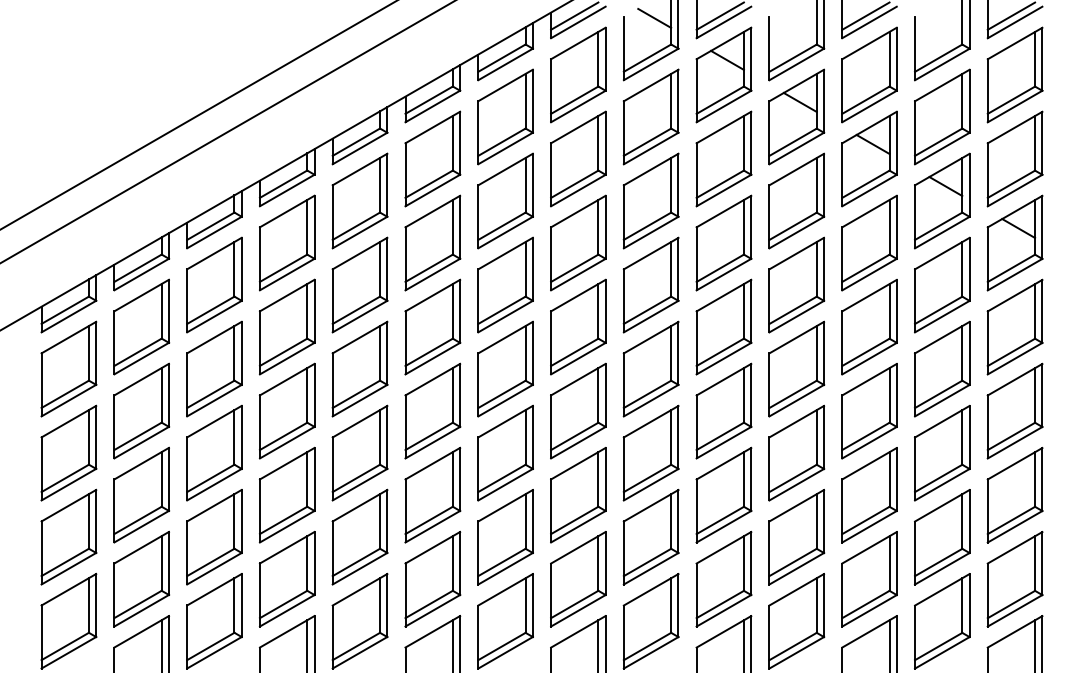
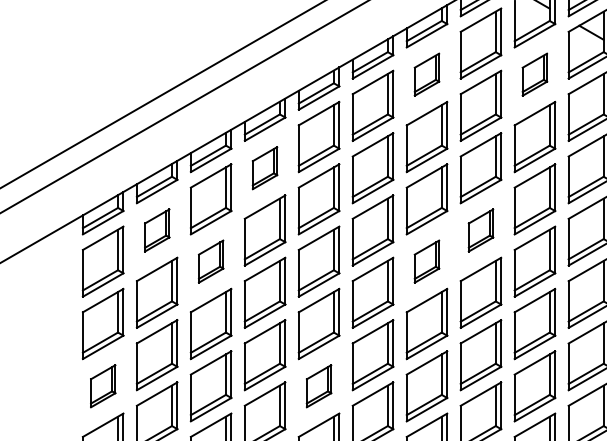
part: (505, 116) -> (426, 74), size x0.6
part: (650, 116) -> (534, 74), size x0.6
part: (286, 242) -> (264, 167), size x0.6
part: (141, 326) -> (157, 230), size x0.6
part: (578, 326) -> (481, 230), size x0.6
part: (214, 368) -> (211, 261), size x0.6
part: (505, 368) -> (426, 261), size x0.6
part: (68, 536) -> (102, 385), size x0.6
part: (359, 536) -> (318, 385), size x0.6

